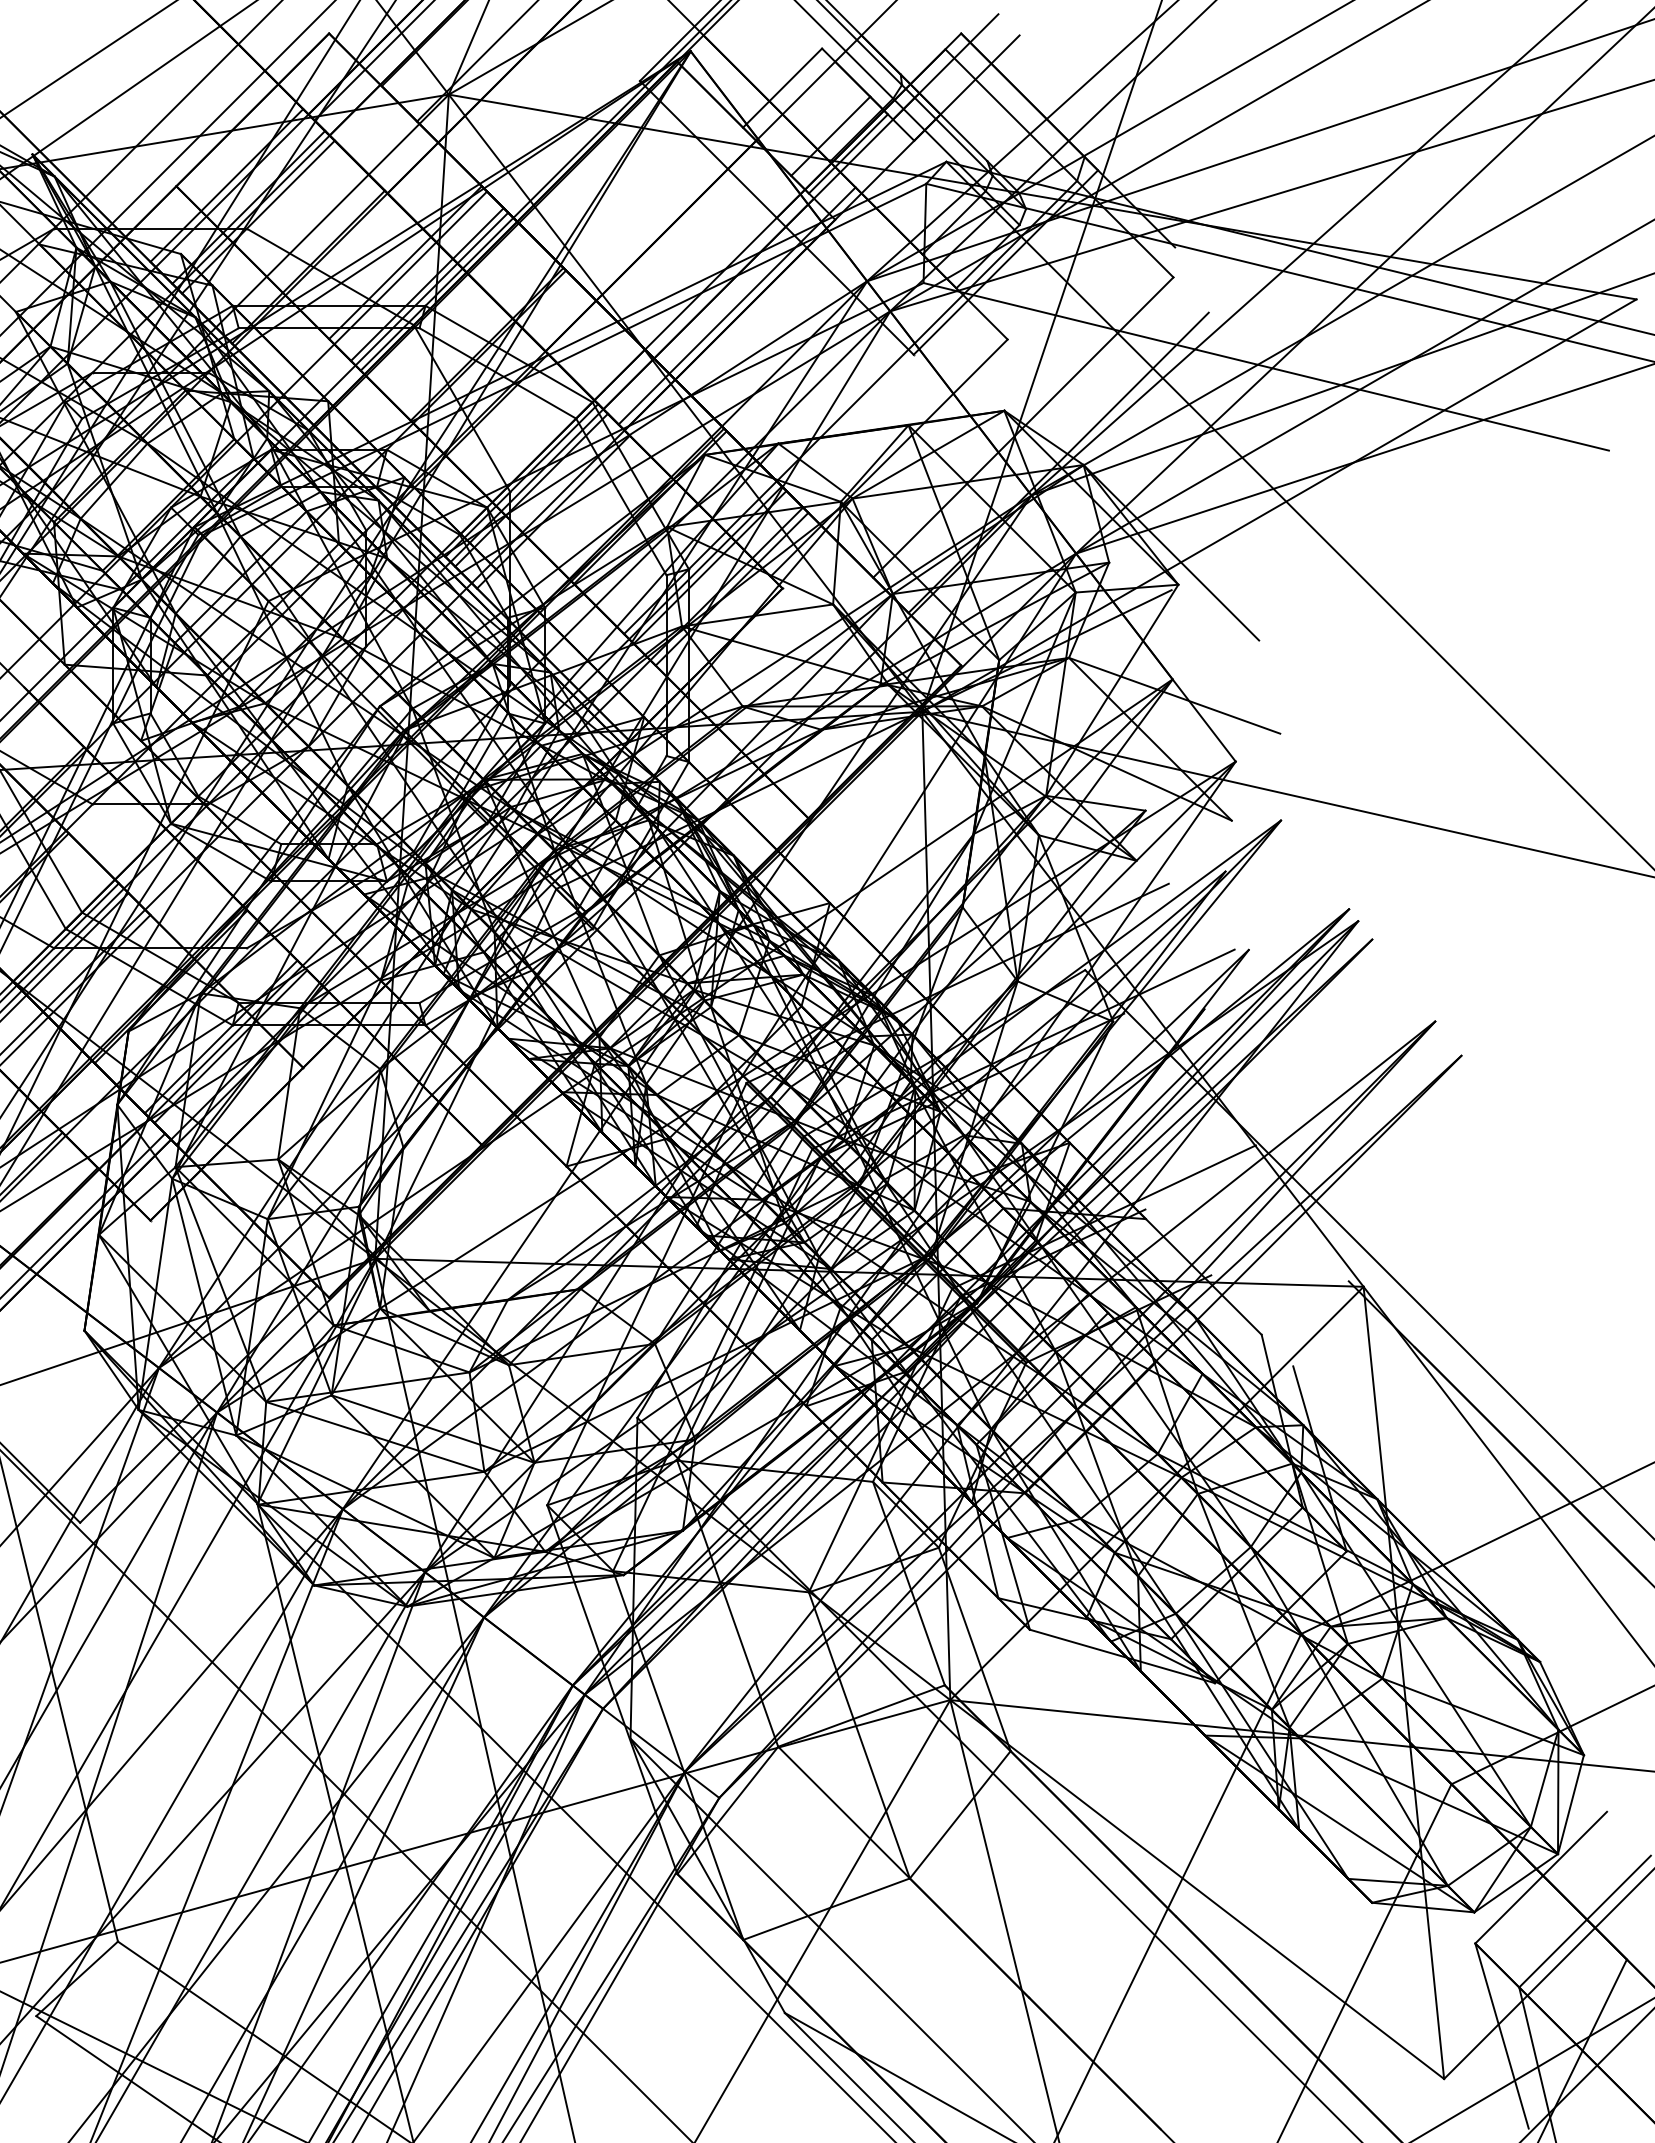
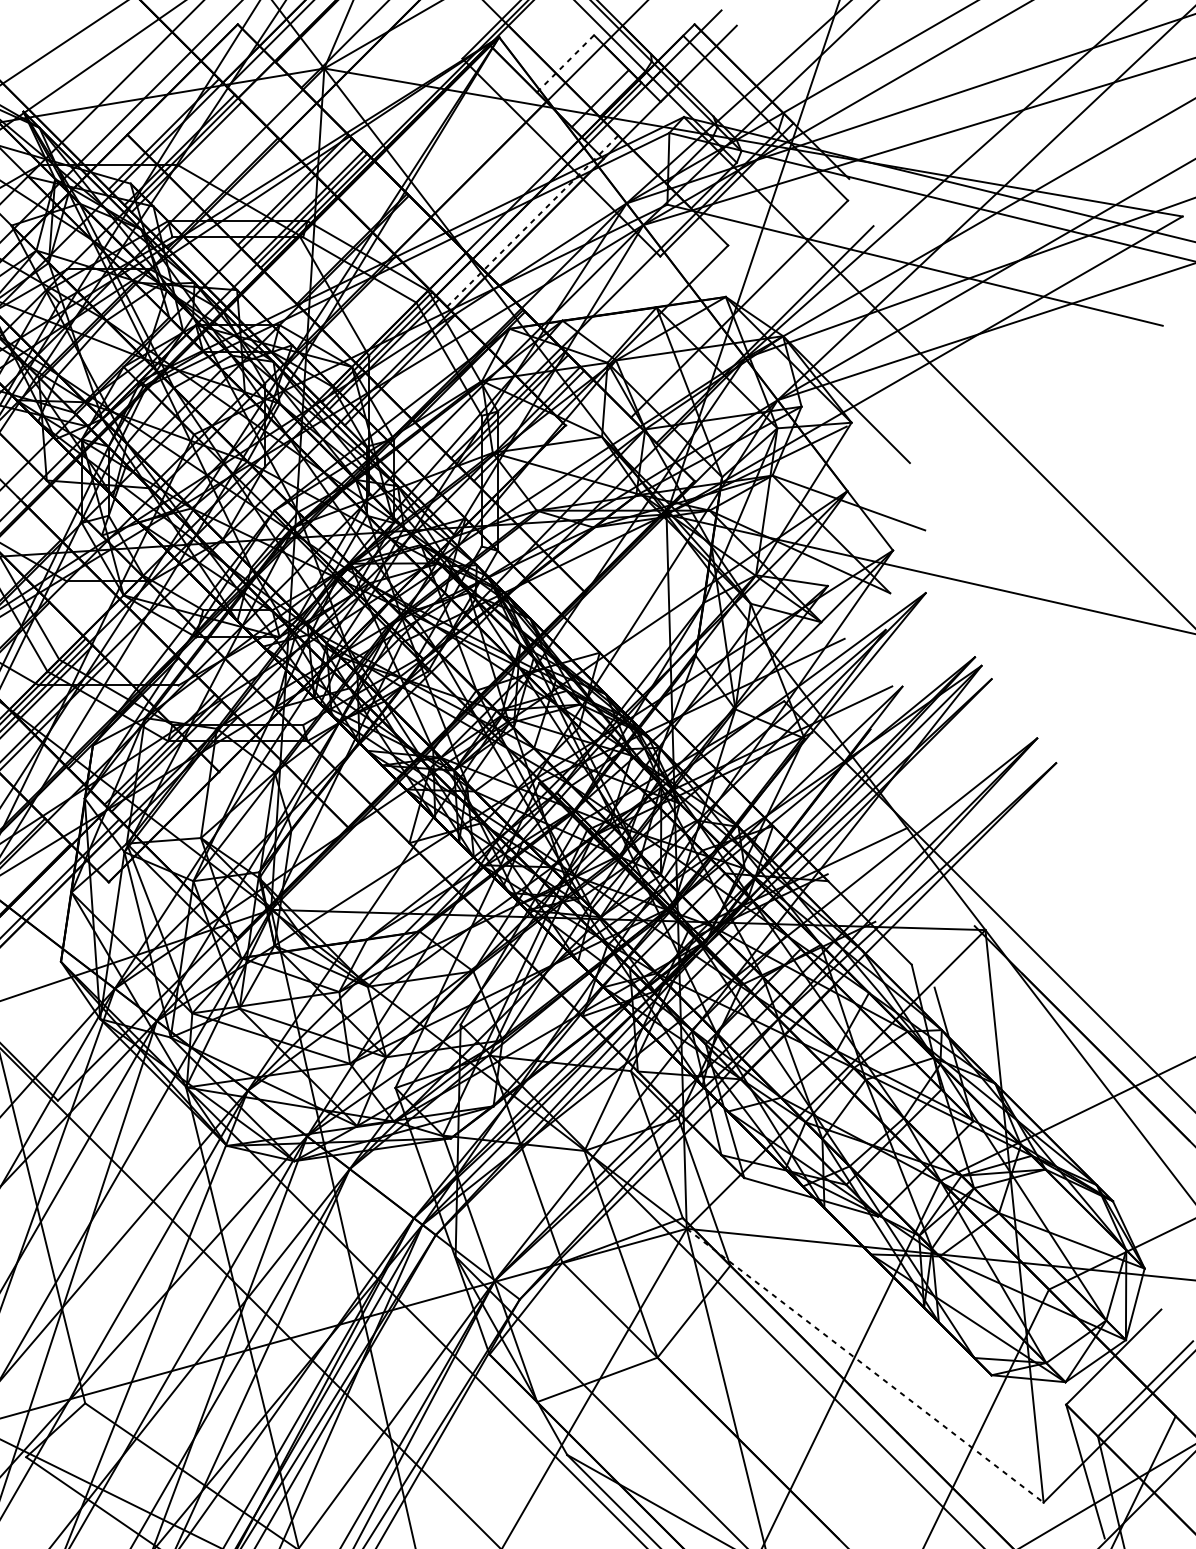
line: (782, 88) -> (565, 64), solid -> dashed
line: (737, 306) -> (532, 221), solid -> dashed
line: (1197, 1889) -> (865, 1365), solid -> dashed

